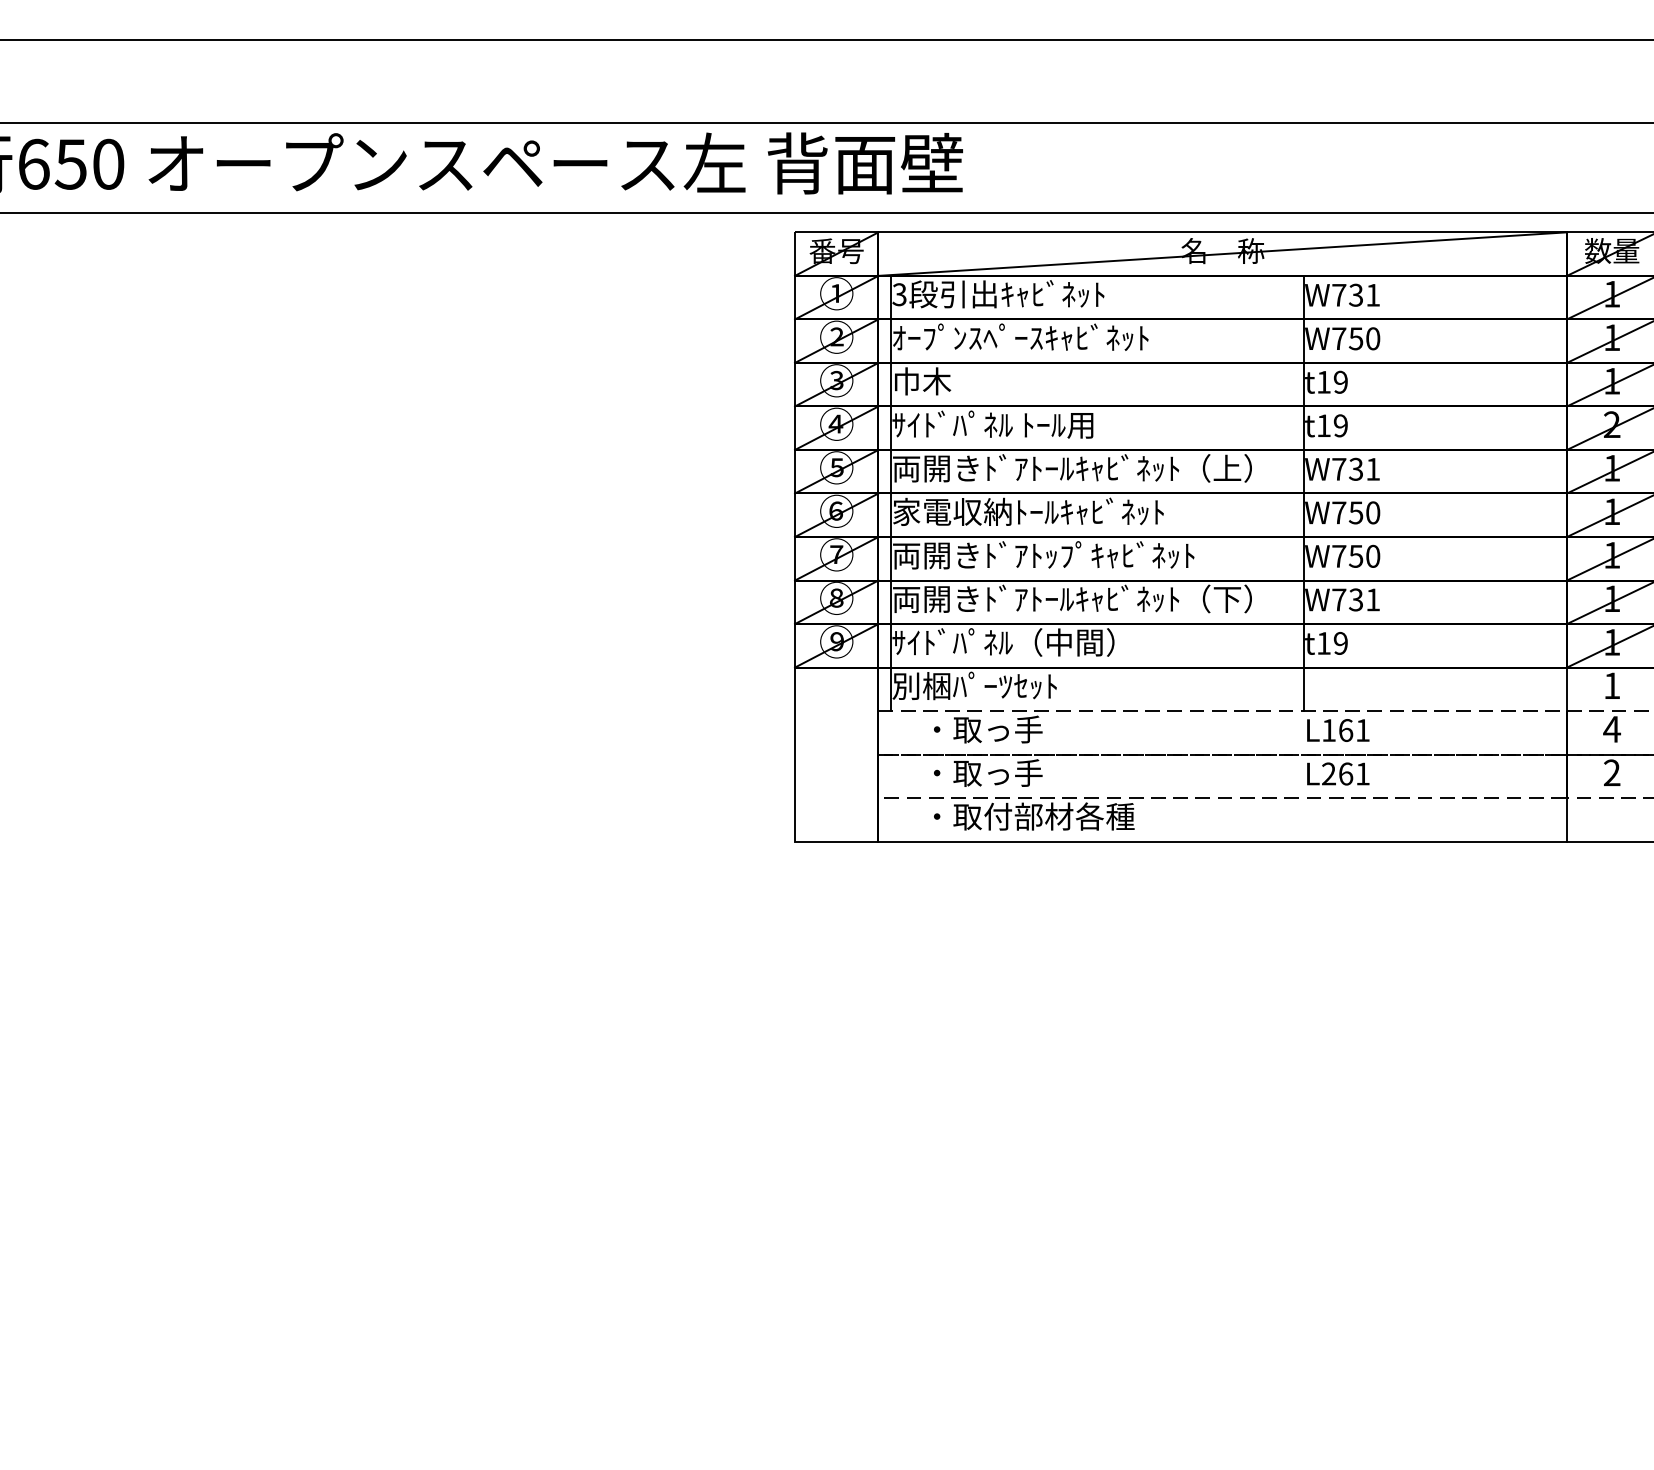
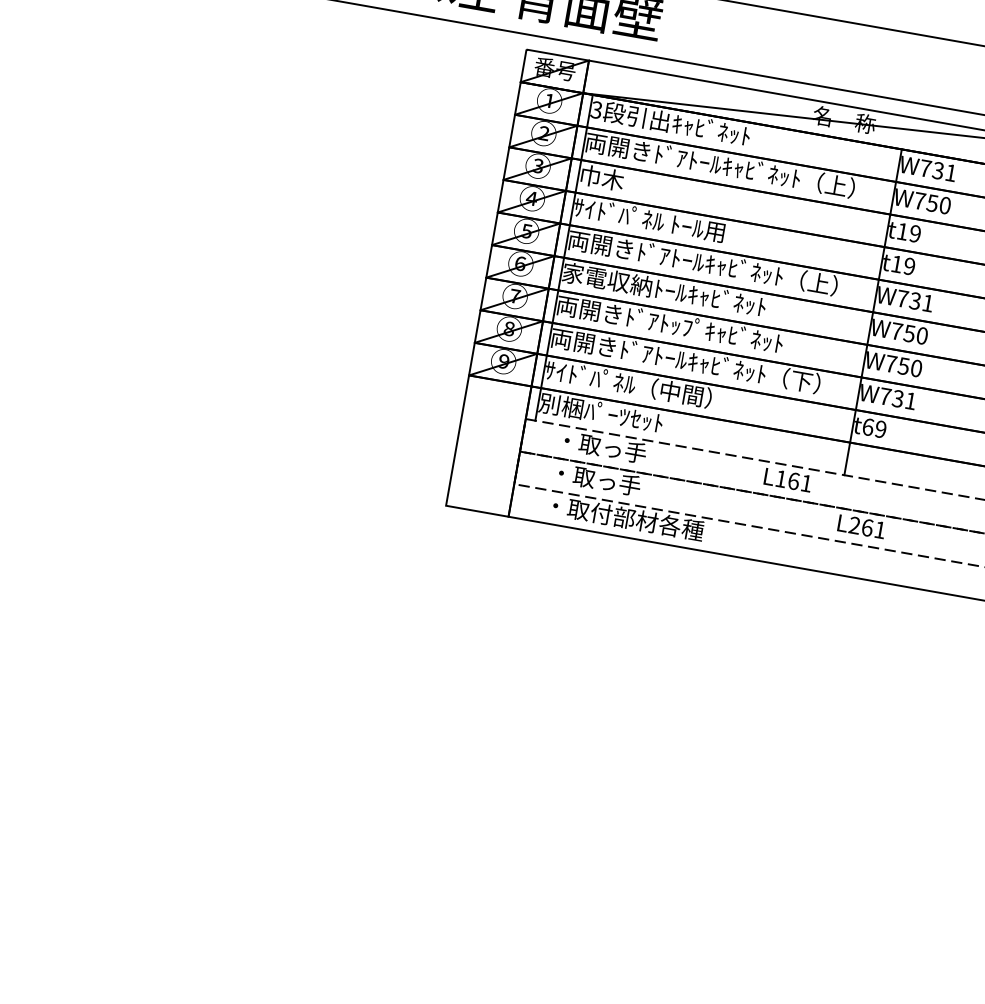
text: (1072, 337) -> (720, 164), ｵｰﾌﾟﾝｽﾍﾟｰｽｷｬﾋﾞﾈｯﾄ -> 両開きﾄﾞｱﾄｰﾙｷｬﾋﾞﾈｯﾄ（上）
text: (1324, 642) -> (868, 426), t19 -> t69
text: (1338, 730) -> (788, 480), moved

